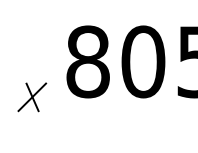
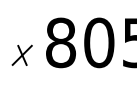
part: (31, 95) -> (21, 54), moved

